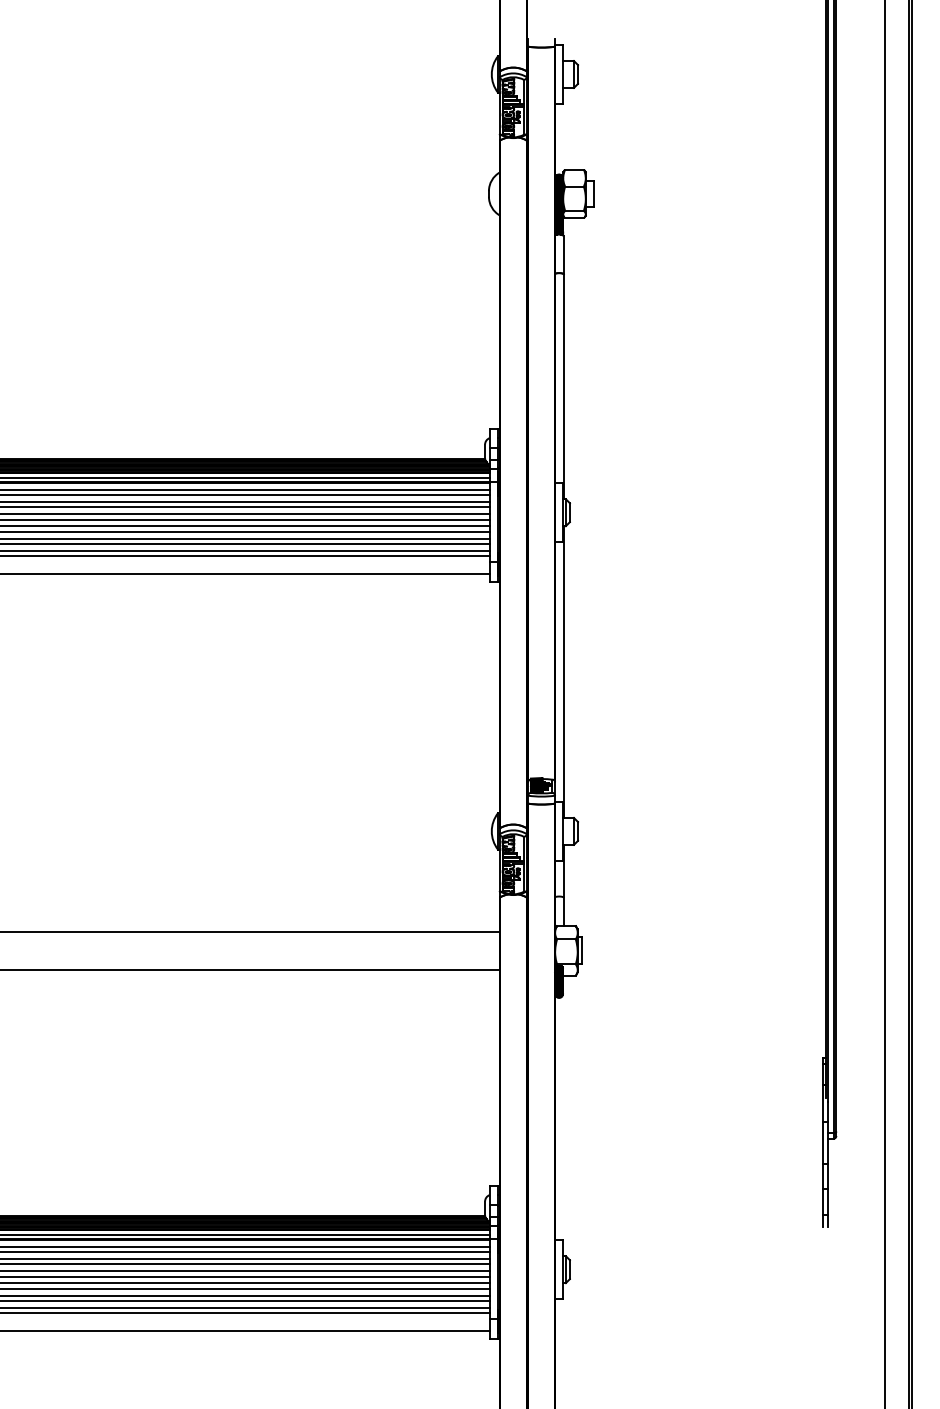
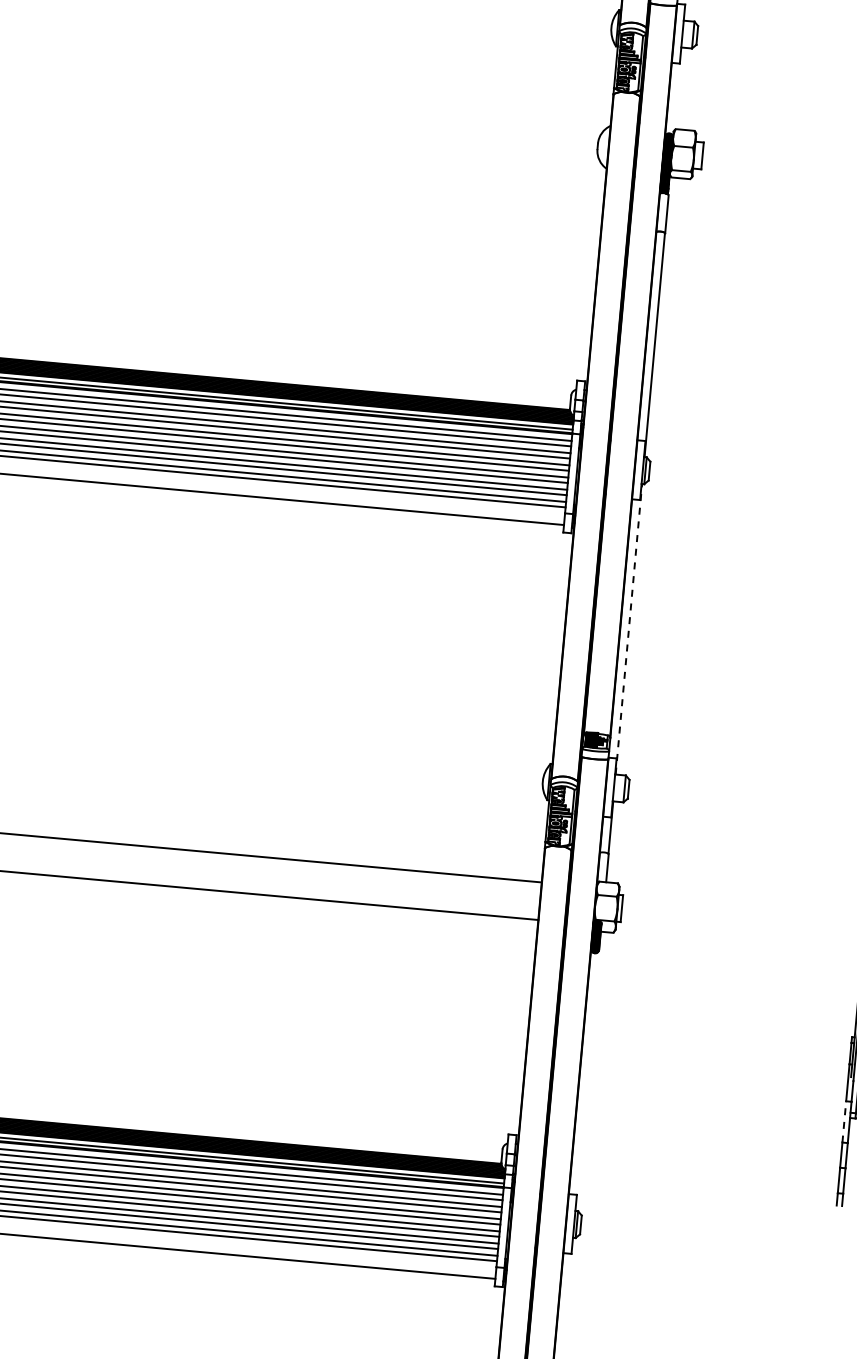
line: (563, 672) -> (628, 629), solid -> dashed
line: (822, 1143) -> (843, 1122), solid -> dashed

